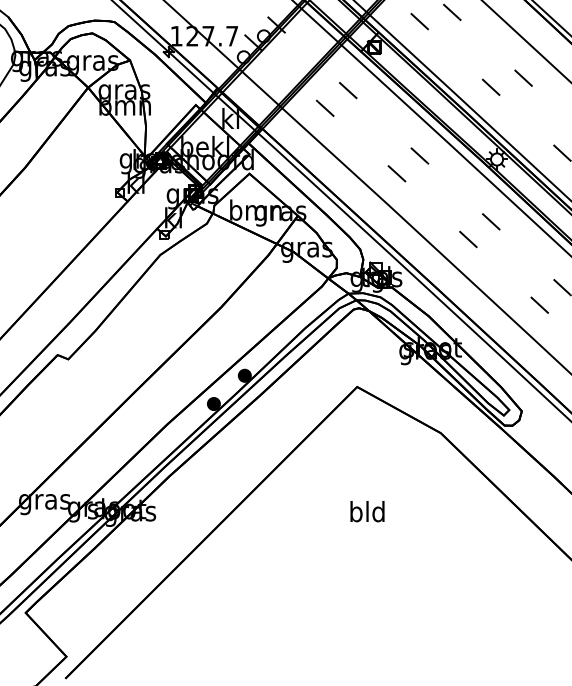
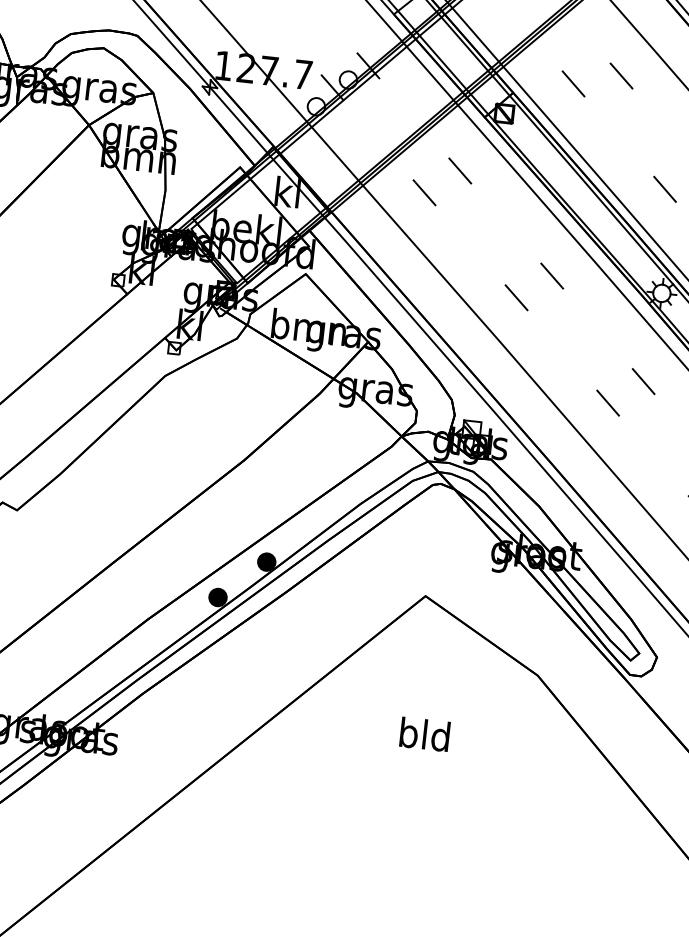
text: (367, 511) -> (424, 734), moved

